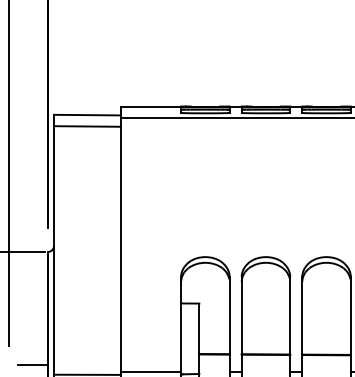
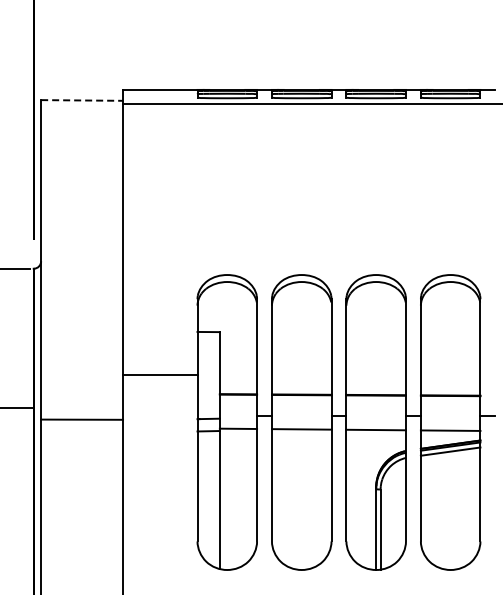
line: (87, 115) -> (82, 100), solid -> dashed
line: (87, 126) -> (82, 114), removed
line: (151, 372) -> (160, 375), moved

